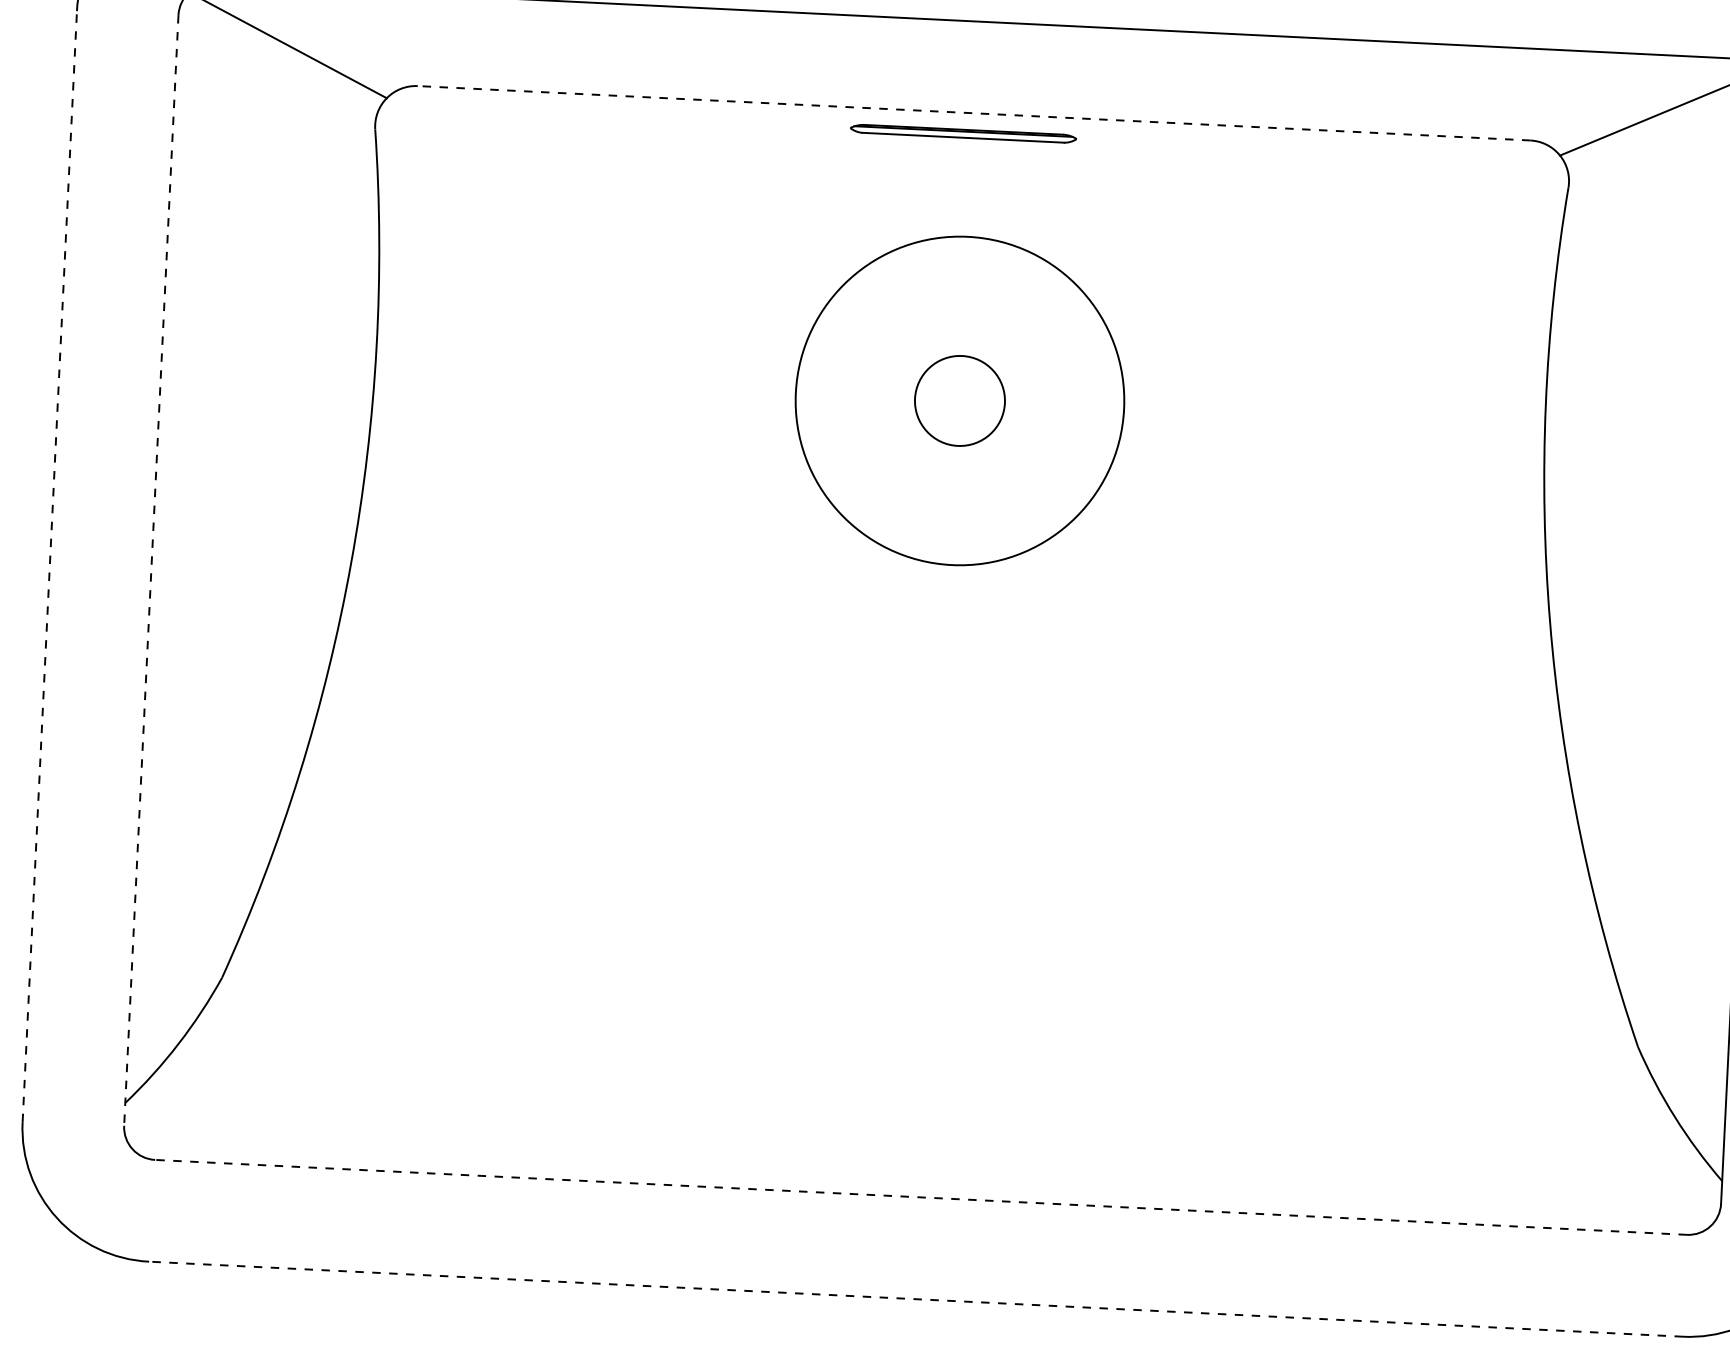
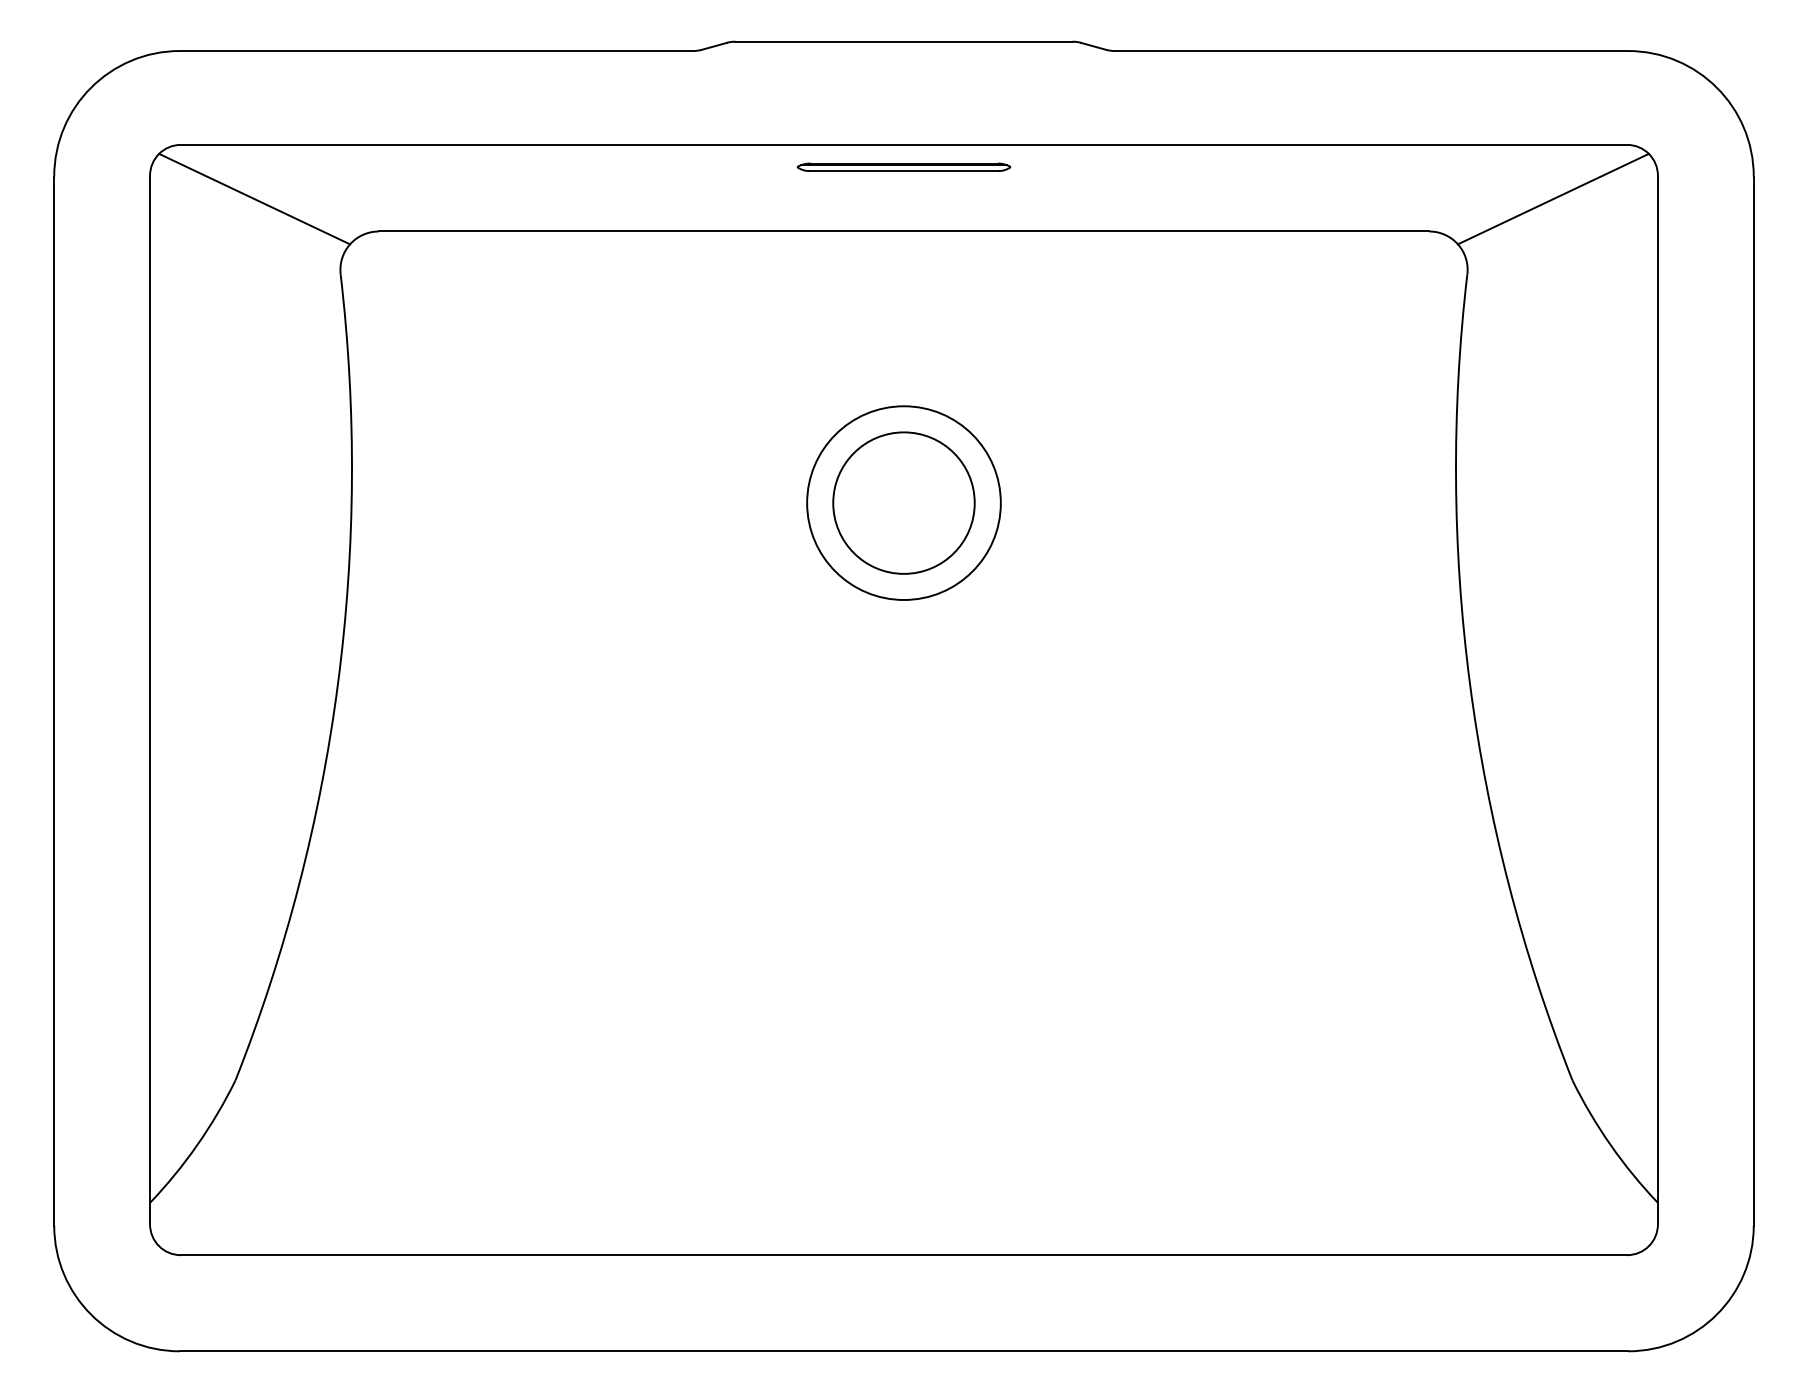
line: (973, 113) -> (903, 231), dashed -> solid
part: (963, 132) -> (903, 166), moved
circle: (959, 400) -> (903, 502), size x1.67
circle: (959, 401) -> (903, 503), size x0.62
line: (50, 567) -> (54, 701), dashed -> solid
line: (151, 570) -> (150, 700), dashed -> solid
line: (920, 1197) -> (903, 1255), dashed -> solid
line: (915, 1299) -> (903, 1351), dashed -> solid

